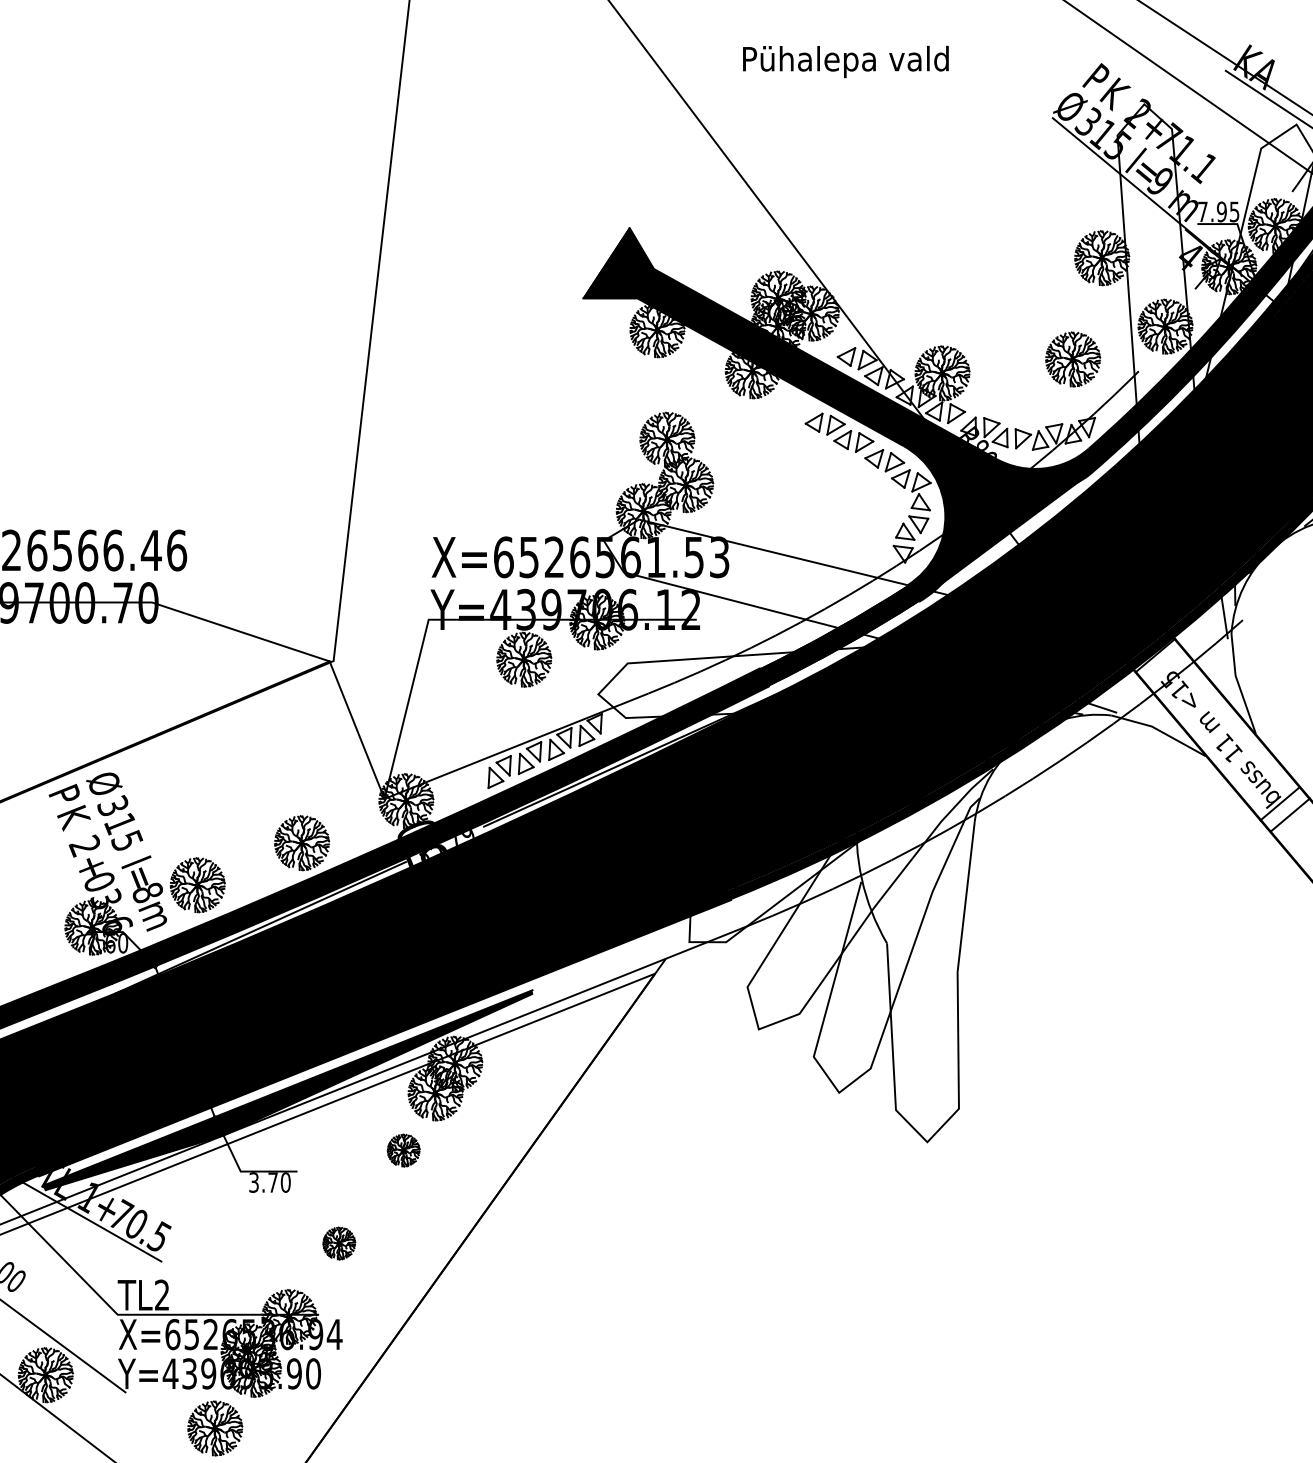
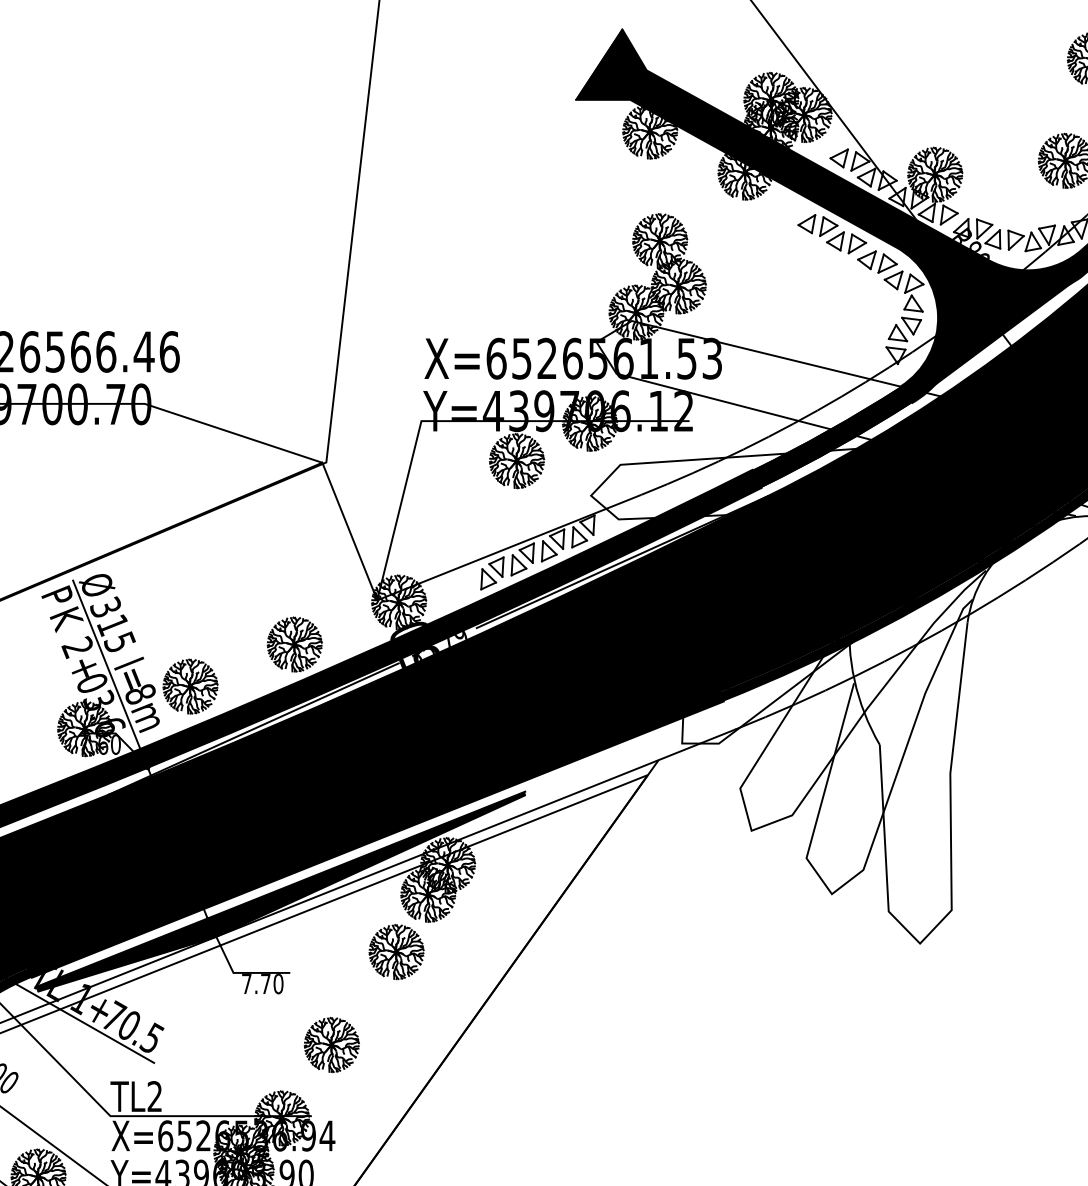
line: (115, 868) -> (108, 669), added
part: (403, 1150) -> (396, 951), size x1.67
text: (253, 1182) -> (246, 983), 3.70 -> 7.70
part: (339, 1243) -> (332, 1044), size x1.67

